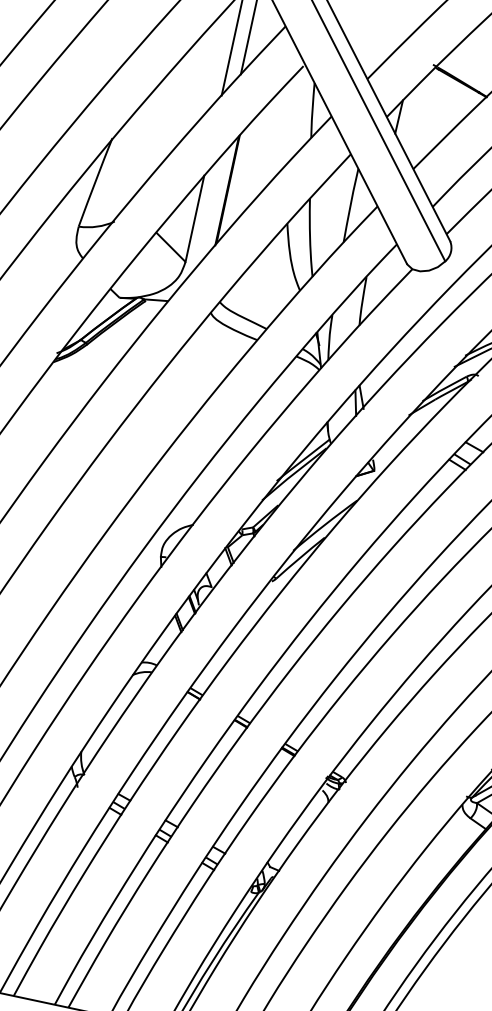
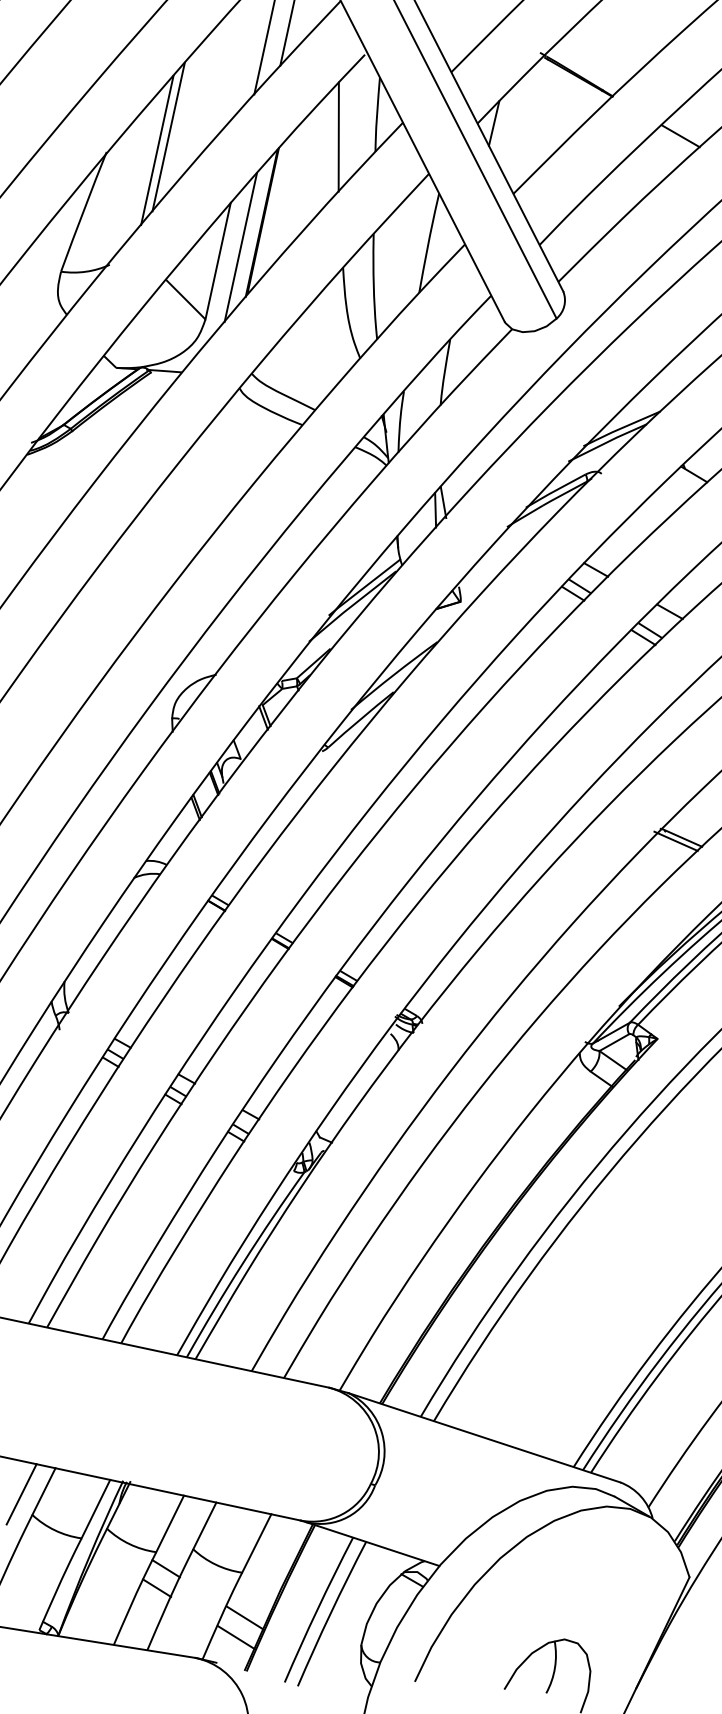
line: (158, 126) -> (168, 136), added
line: (283, 126) -> (338, 136), added
line: (150, 137) -> (157, 150), added
line: (211, 208) -> (240, 247), added

